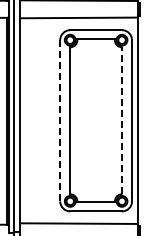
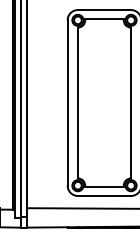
line: (60, 120) -> (67, 102), dashed -> solid
line: (122, 120) -> (131, 102), dashed -> solid

